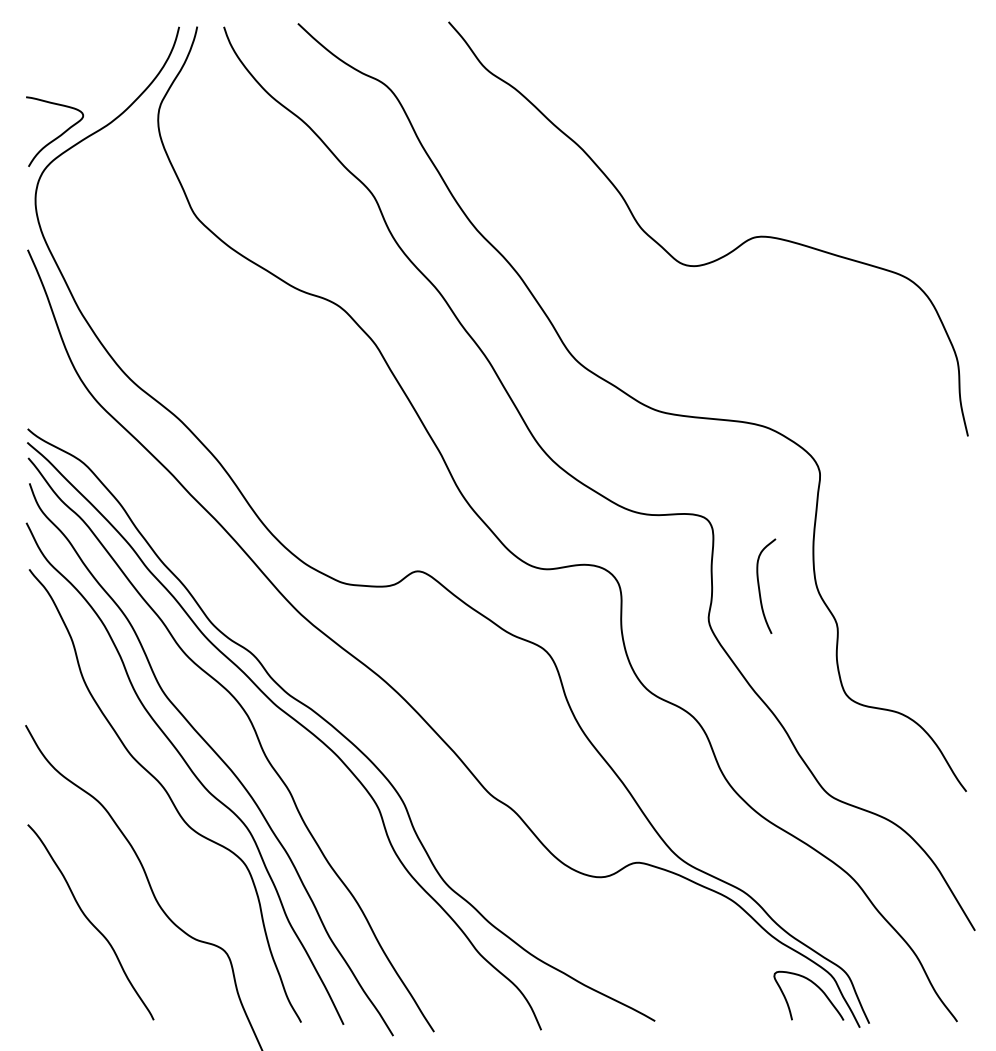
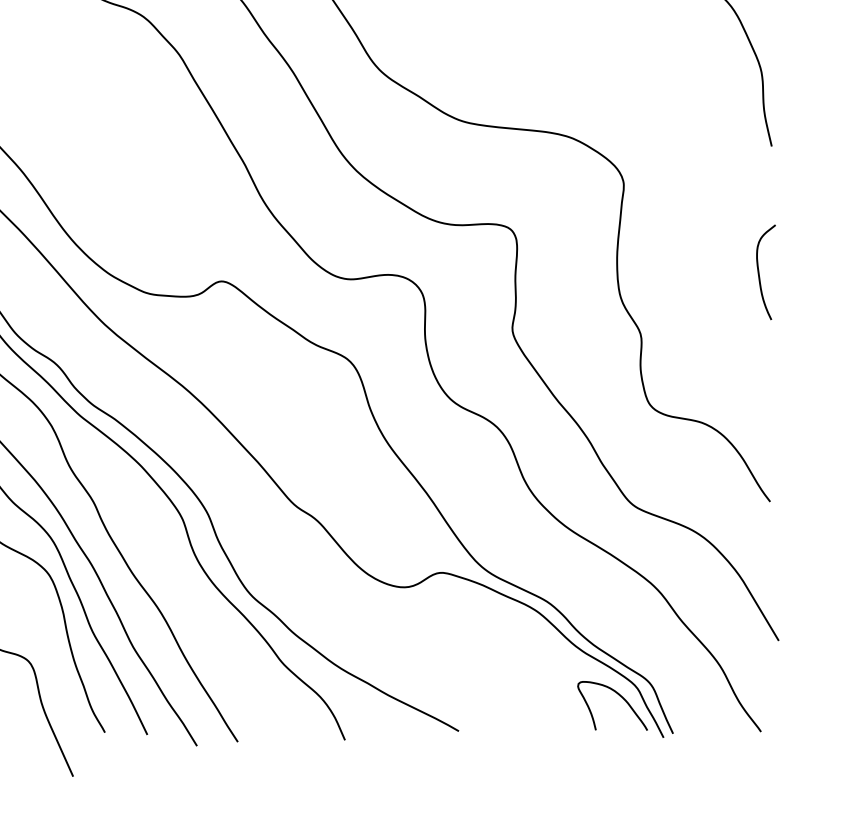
curve: (759, 585) -> (759, 271), moved

